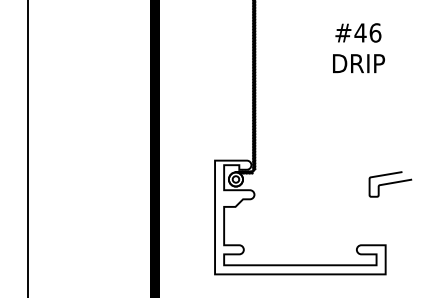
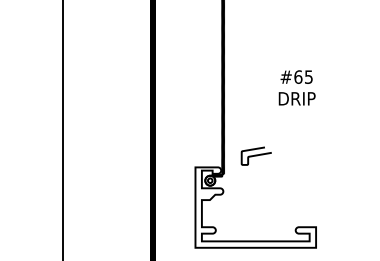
text: (367, 32) -> (303, 76), #46 -> #65
curve: (389, 183) -> (255, 155), moved

